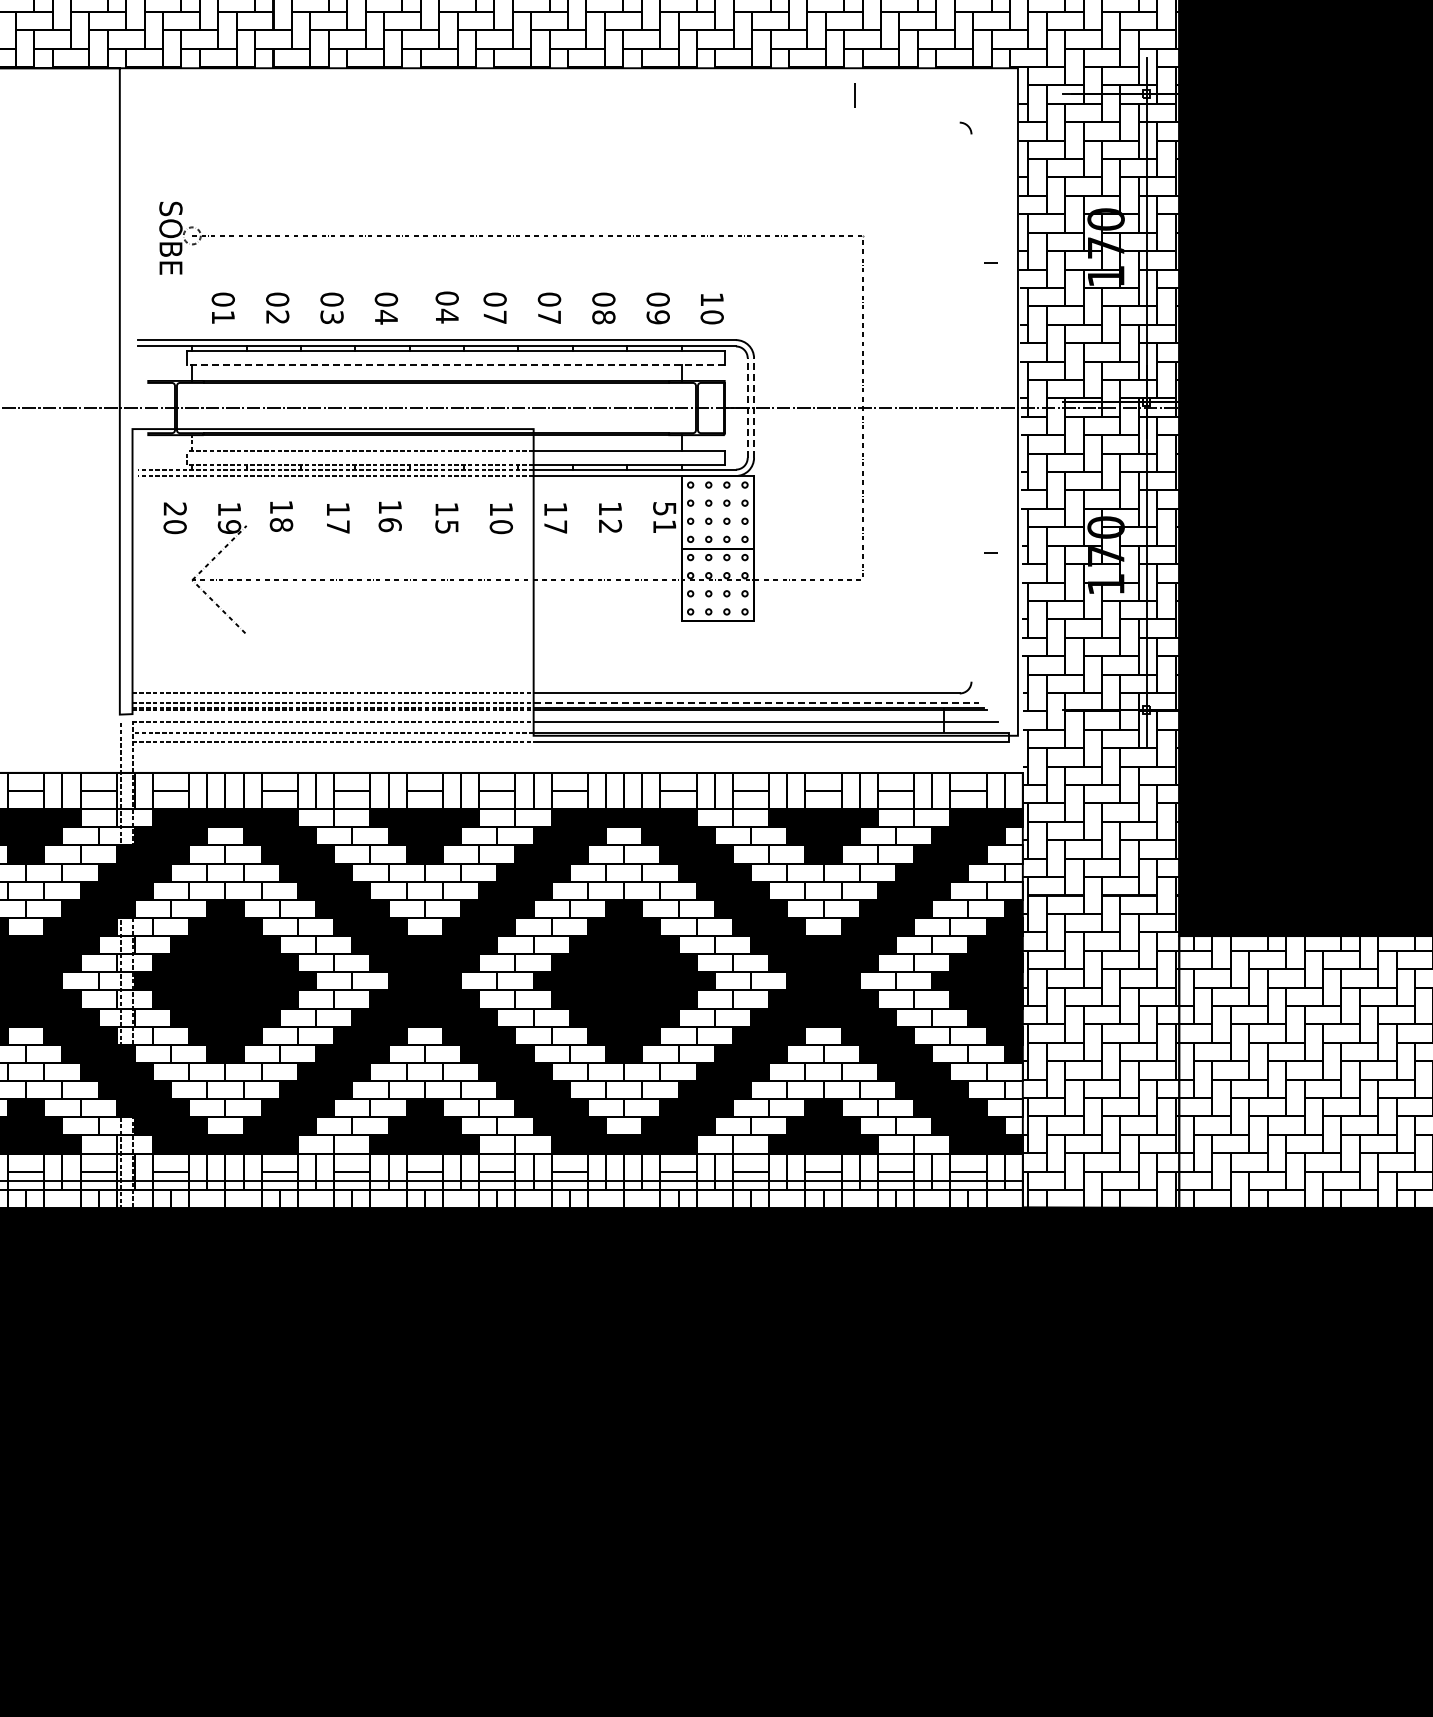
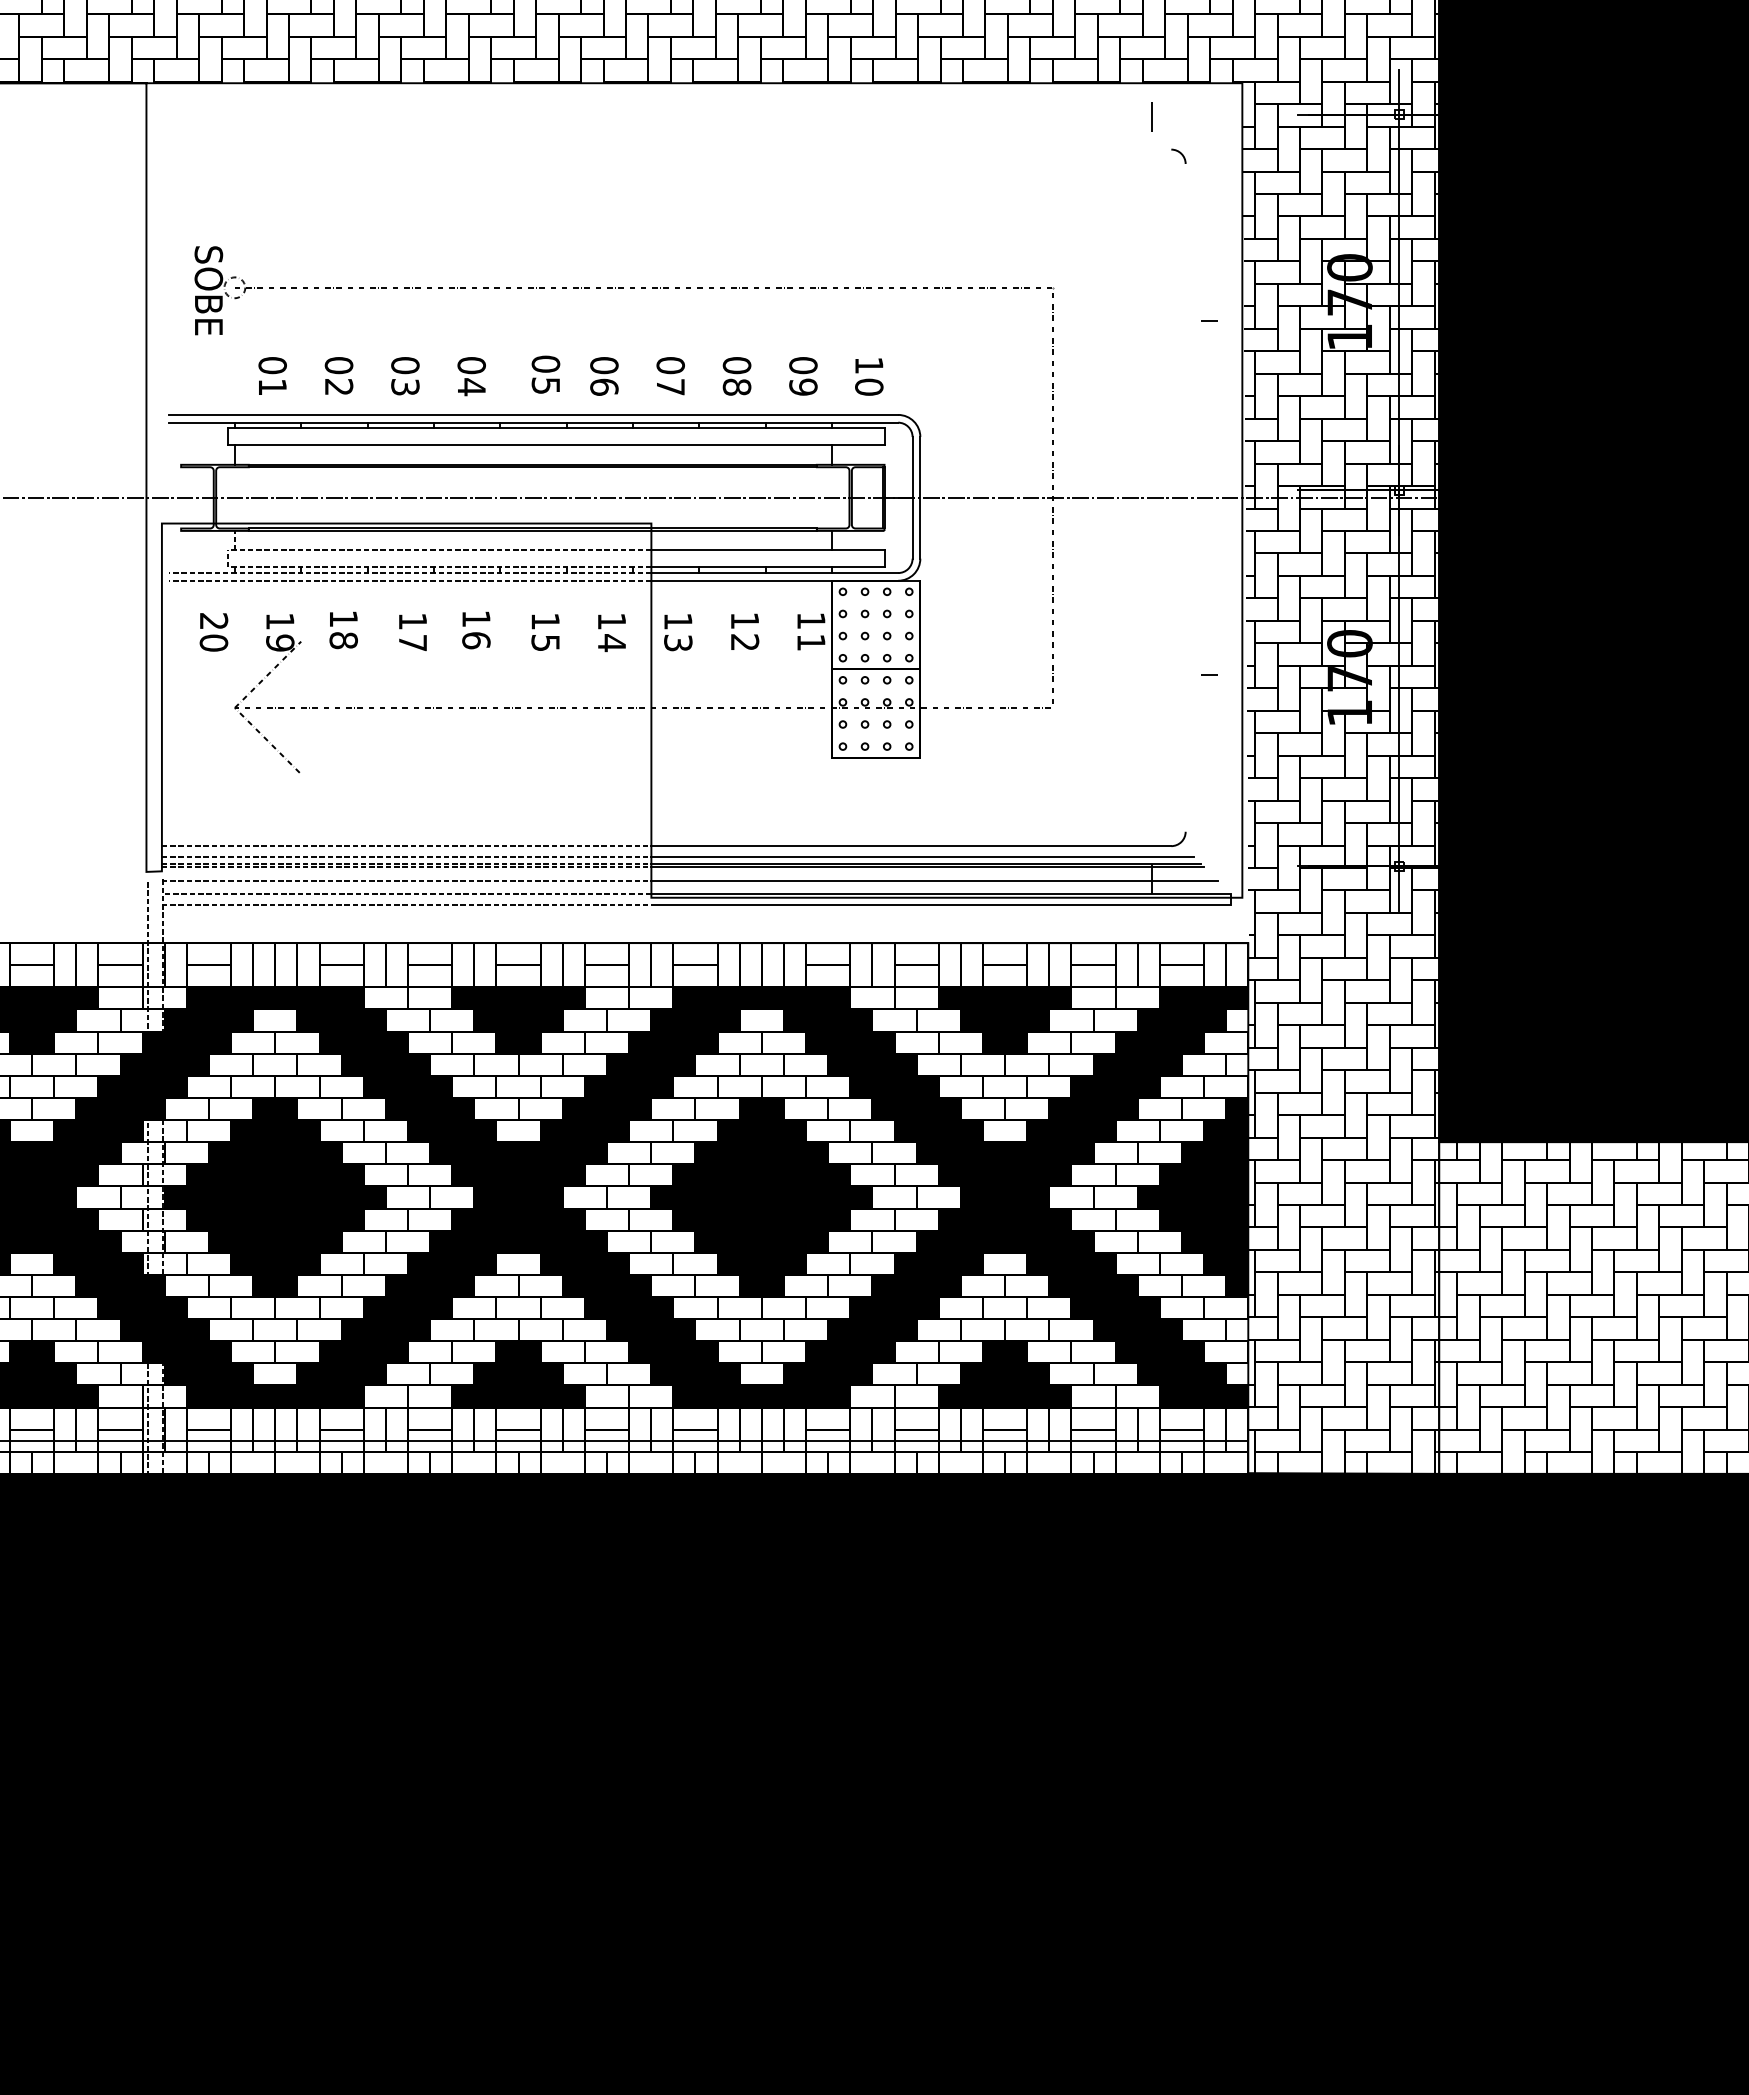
line: (854, 95) -> (1151, 116), moved
text: (446, 315) -> (545, 384), 04 -> 05
text: (494, 317) -> (603, 387), 07 -> 06
line: (455, 365) -> (556, 445), dashed -> solid
line: (747, 408) -> (912, 498), dashed -> solid
line: (754, 408) -> (920, 498), dashed -> solid
text: (664, 508) -> (811, 620), 51 -> 11
text: (500, 526) -> (610, 642), 10 -> 14
text: (555, 526) -> (678, 642), 17 -> 13
line: (756, 702) -> (923, 857), dashed -> solid

